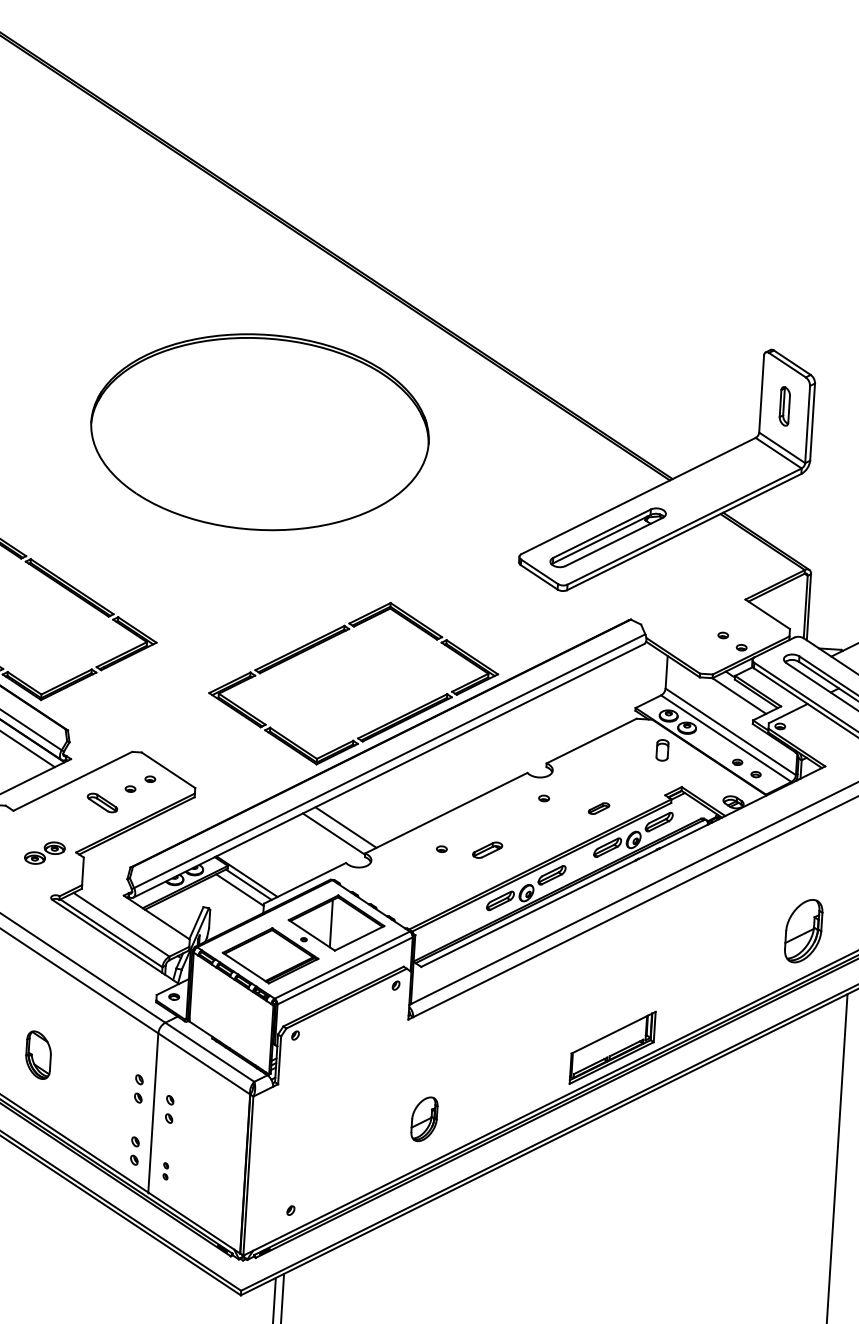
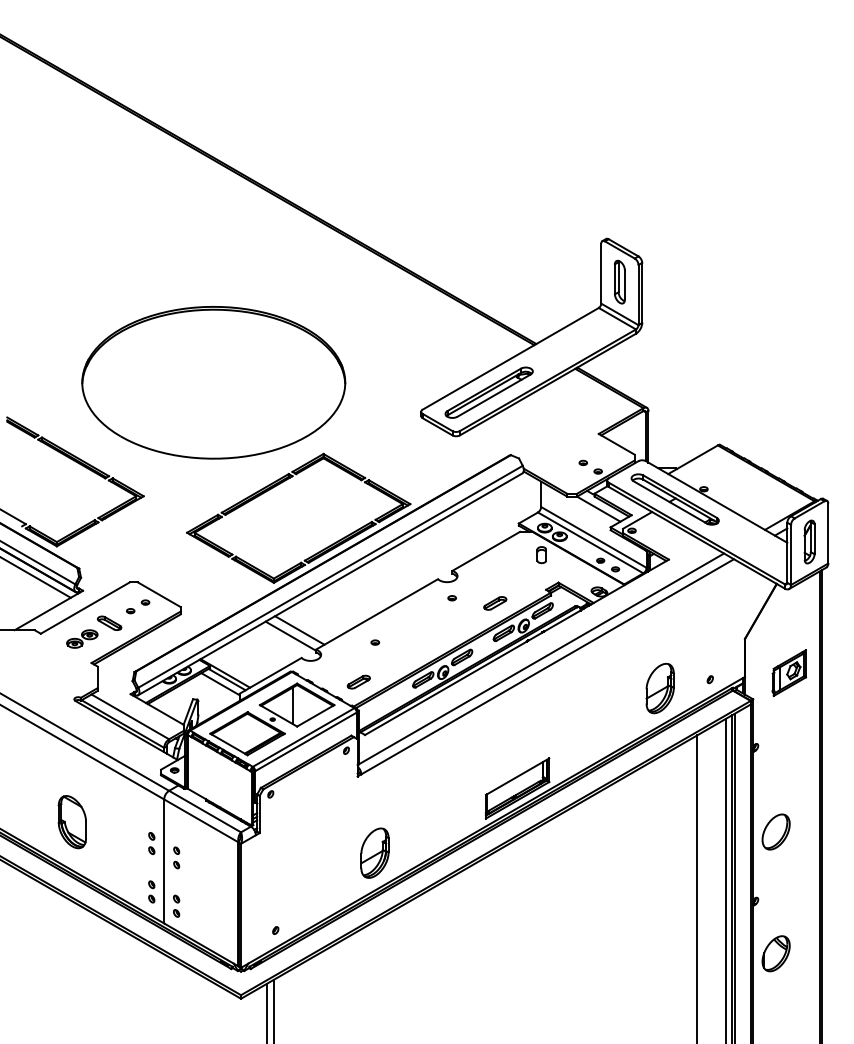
part: (784, 405) -> (619, 281), size x1.43
part: (259, 431) -> (213, 382), moved
part: (599, 808) -> (495, 603), size x1.43
part: (487, 849) -> (358, 681), moved
part: (45, 852) -> (82, 638), moved
part: (37, 1055) -> (71, 822), size x1.43
part: (423, 1118) -> (374, 852), size x1.43
part: (165, 1170) -> (176, 905), size x1.67

